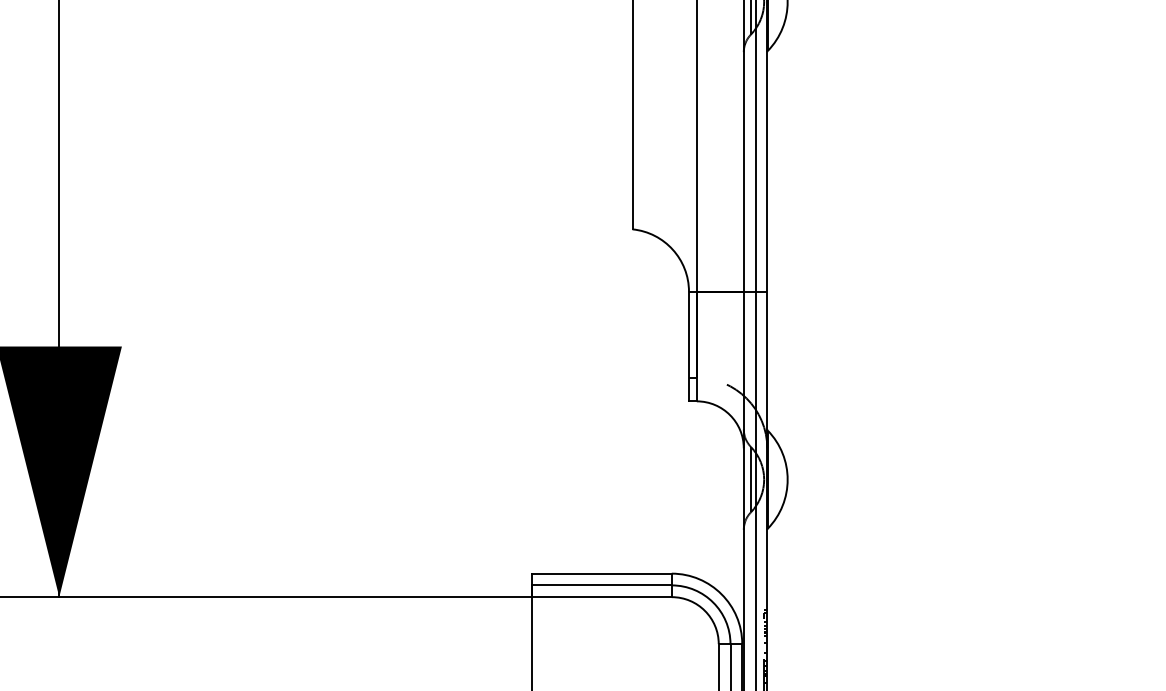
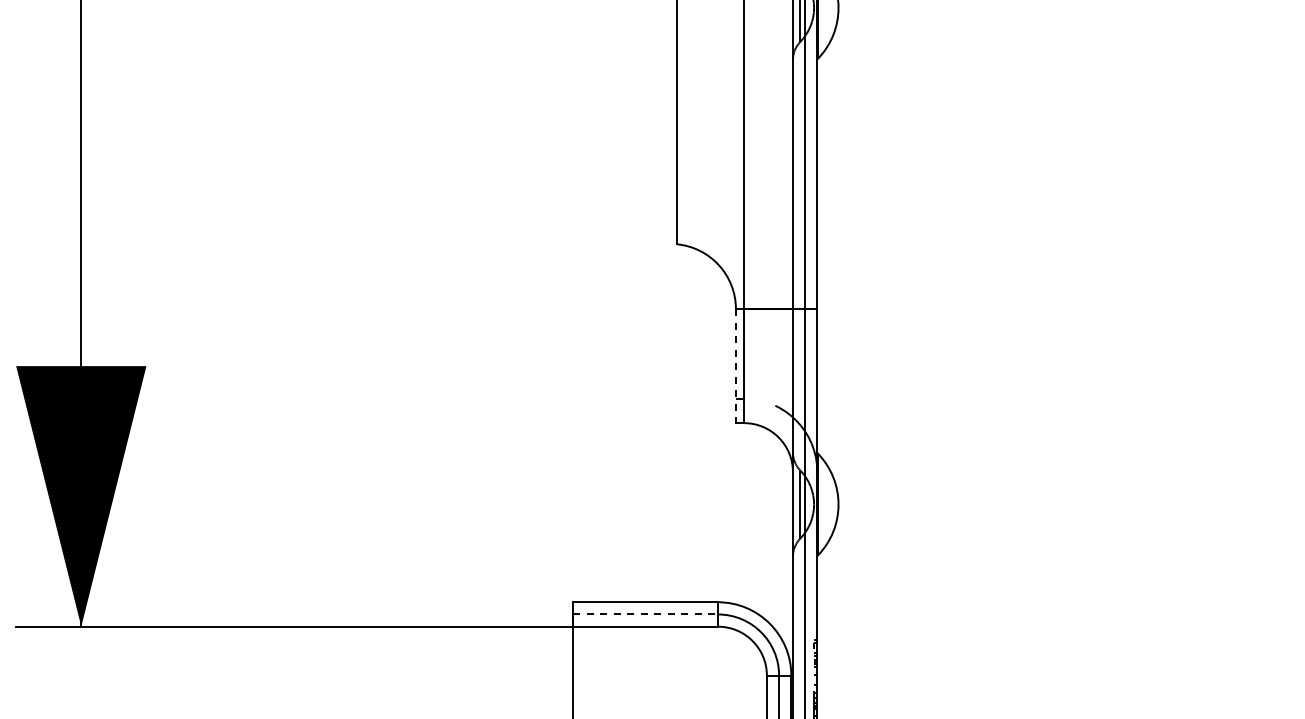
line: (688, 346) -> (735, 366), solid -> dashed
line: (602, 585) -> (646, 614), solid -> dashed

